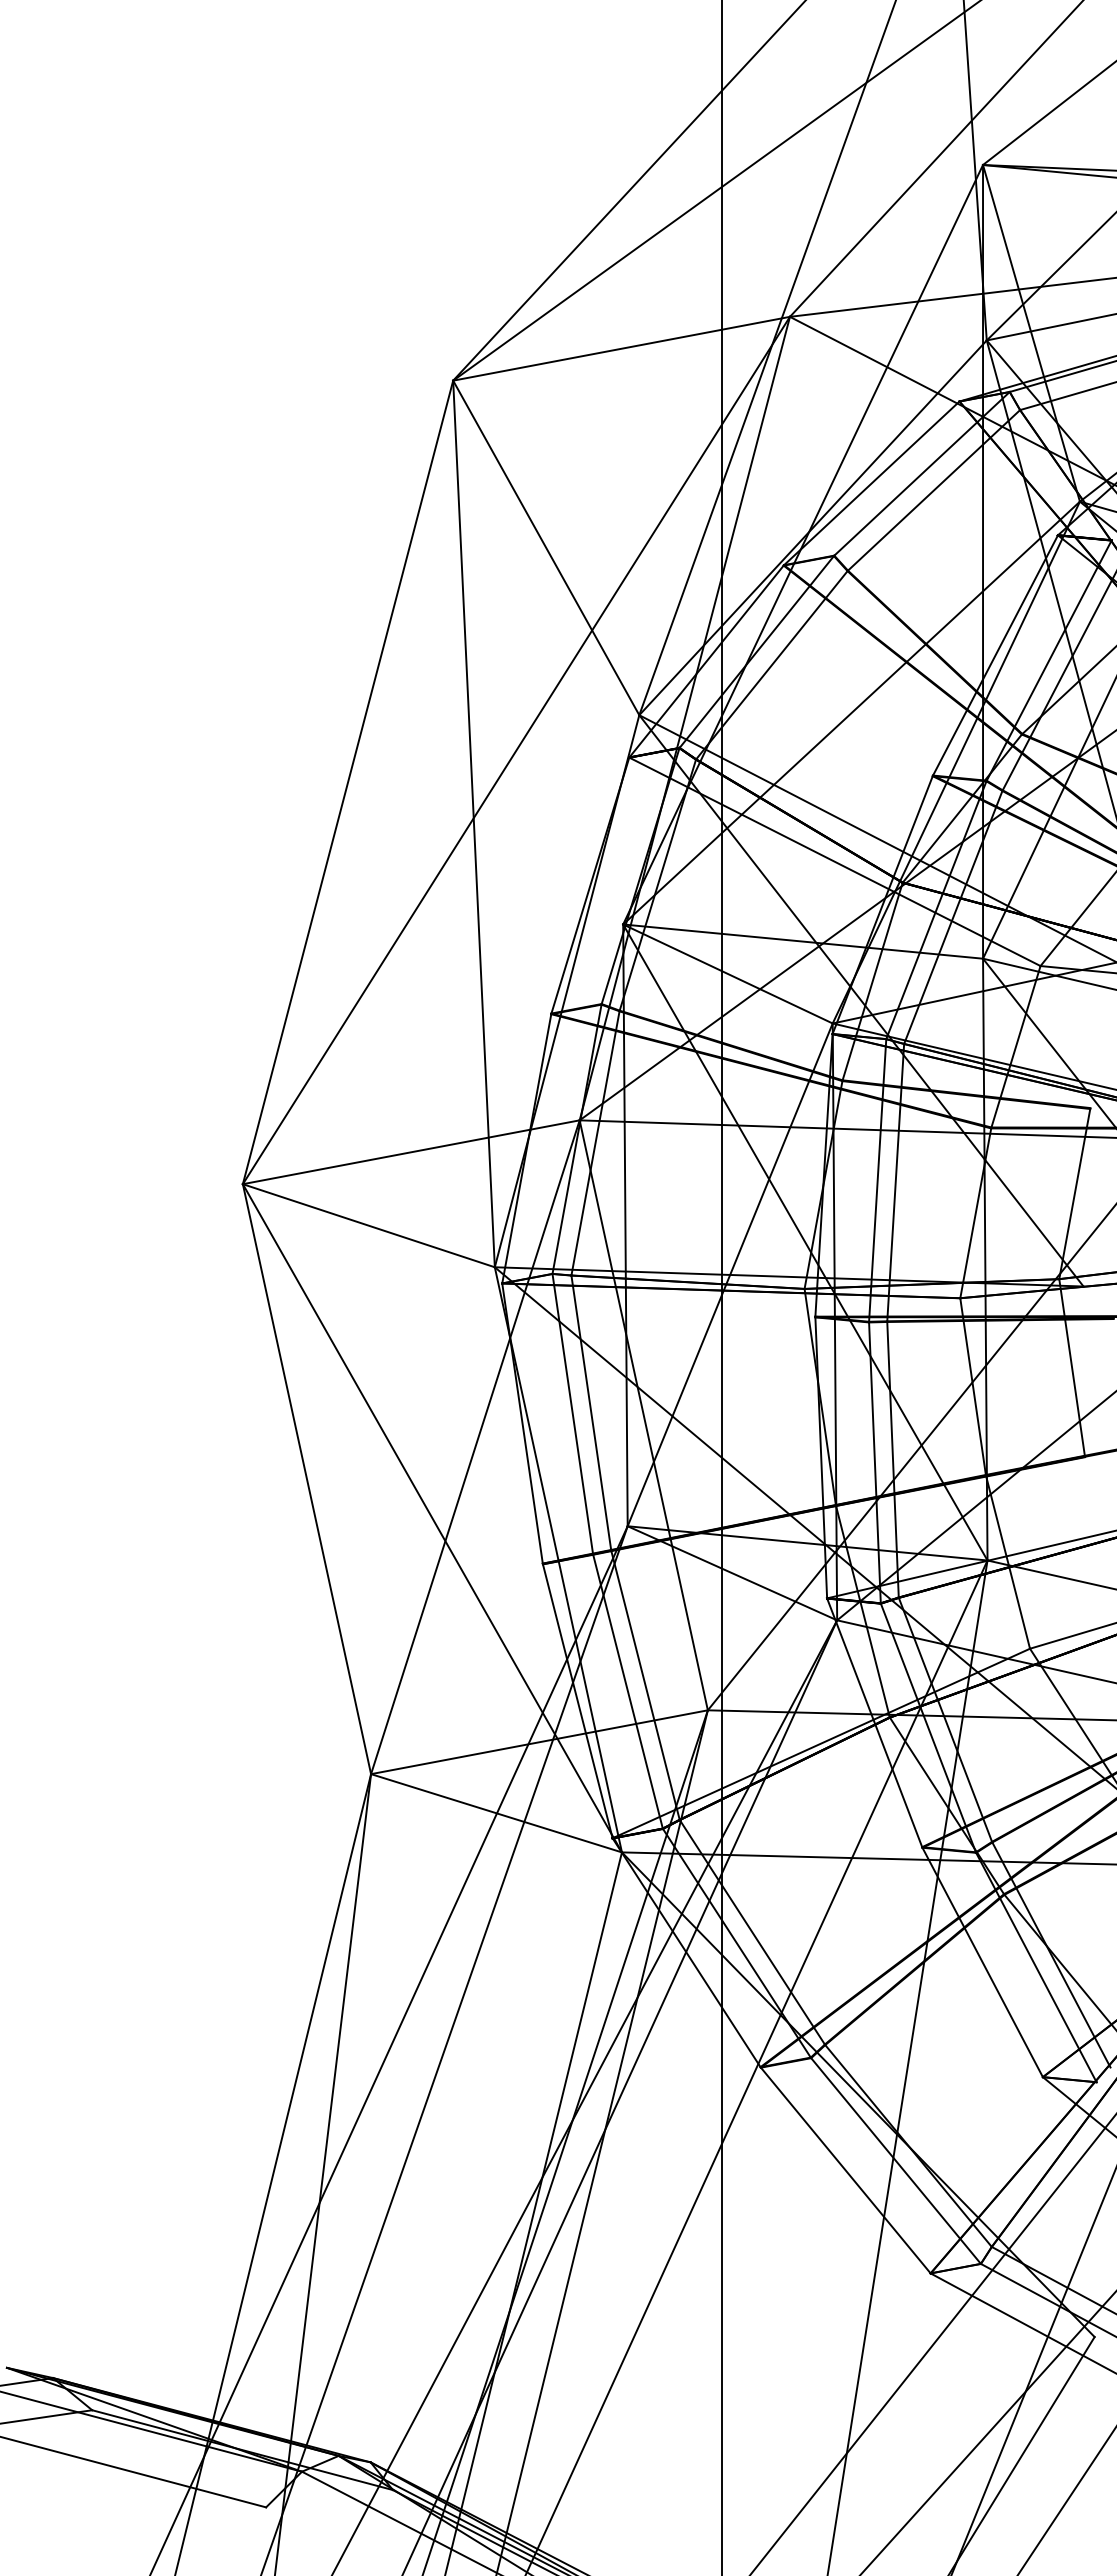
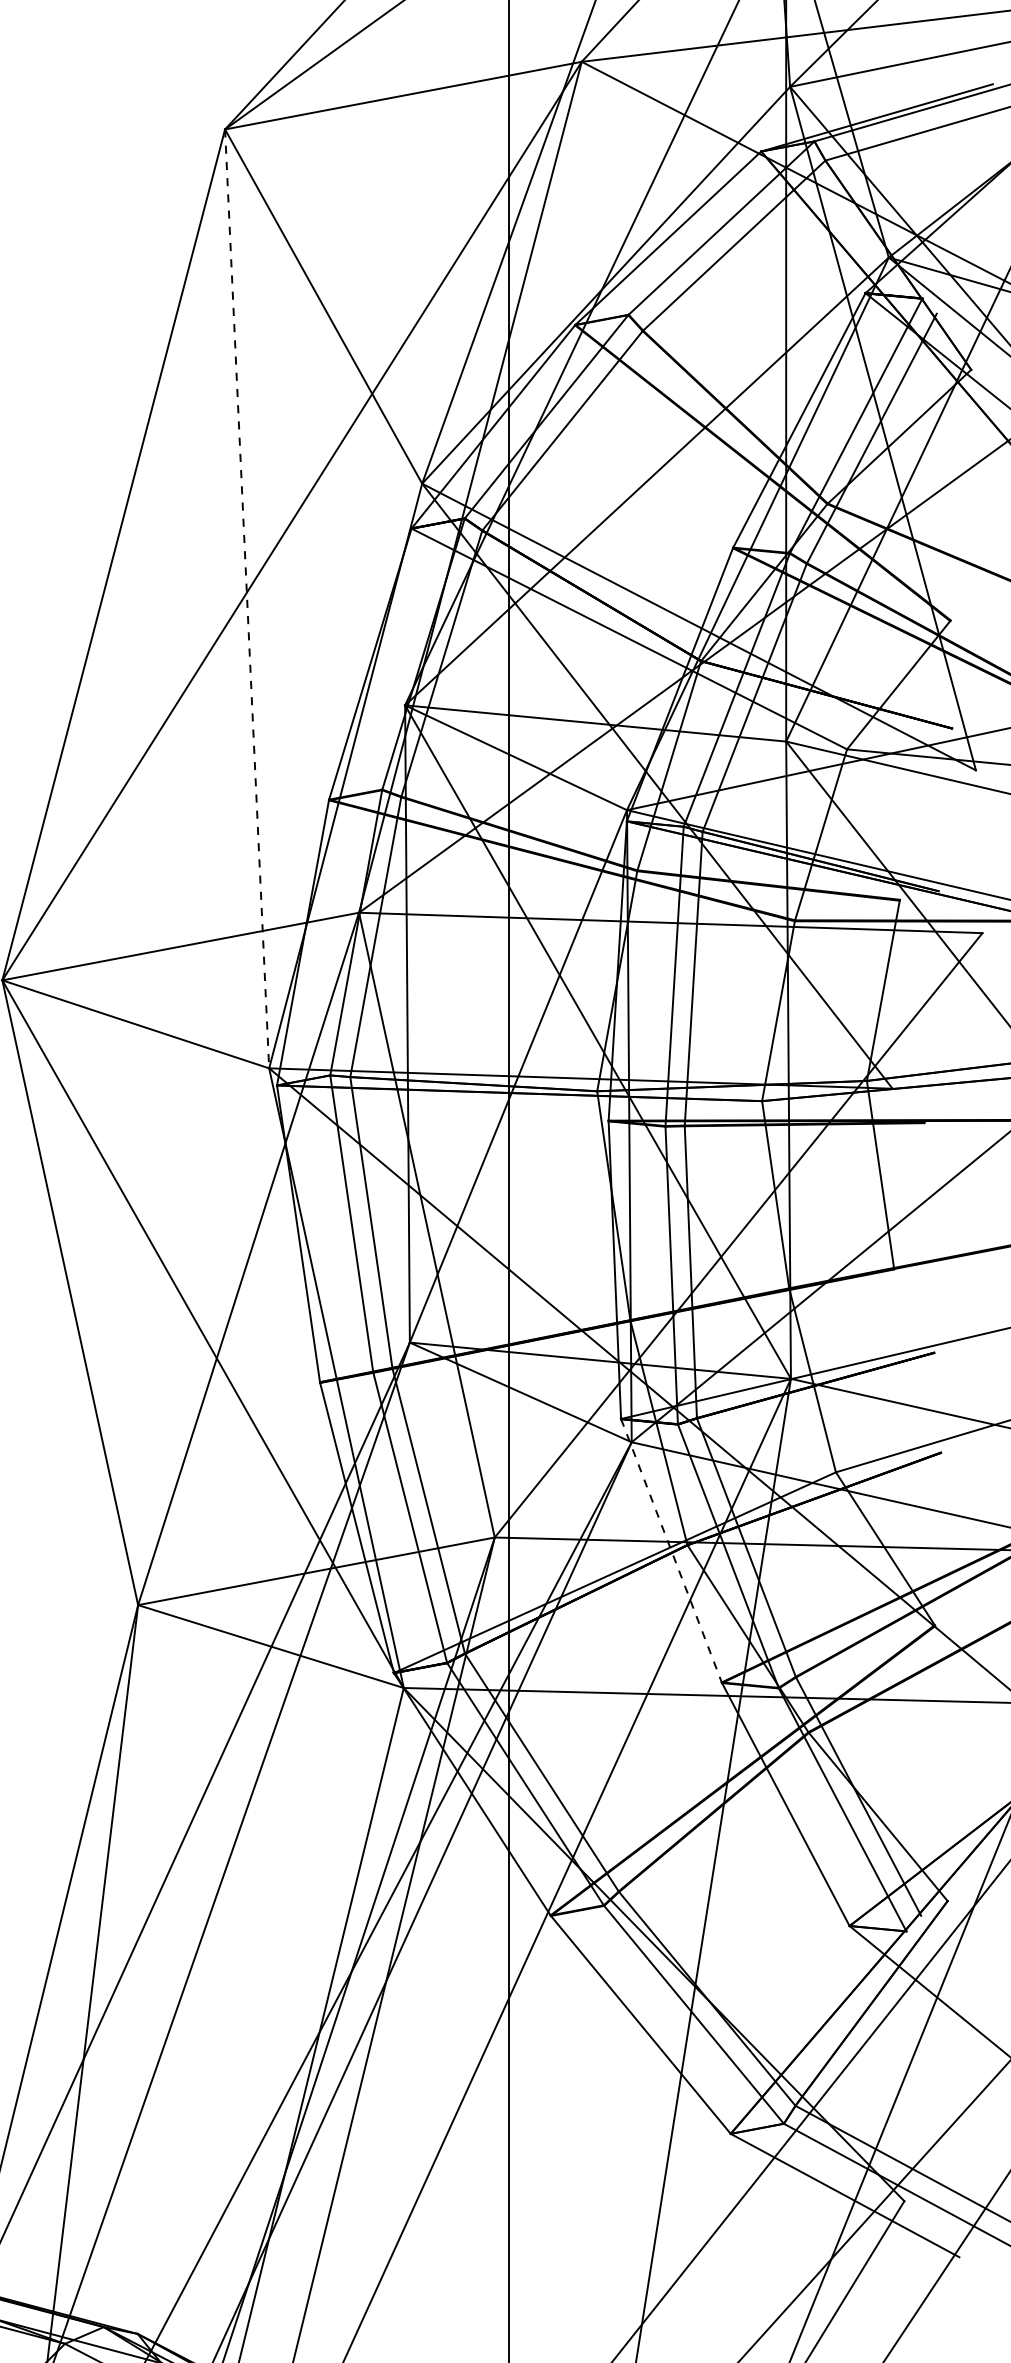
line: (474, 823) -> (247, 598), solid -> dashed
line: (874, 1723) -> (671, 1551), solid -> dashed

